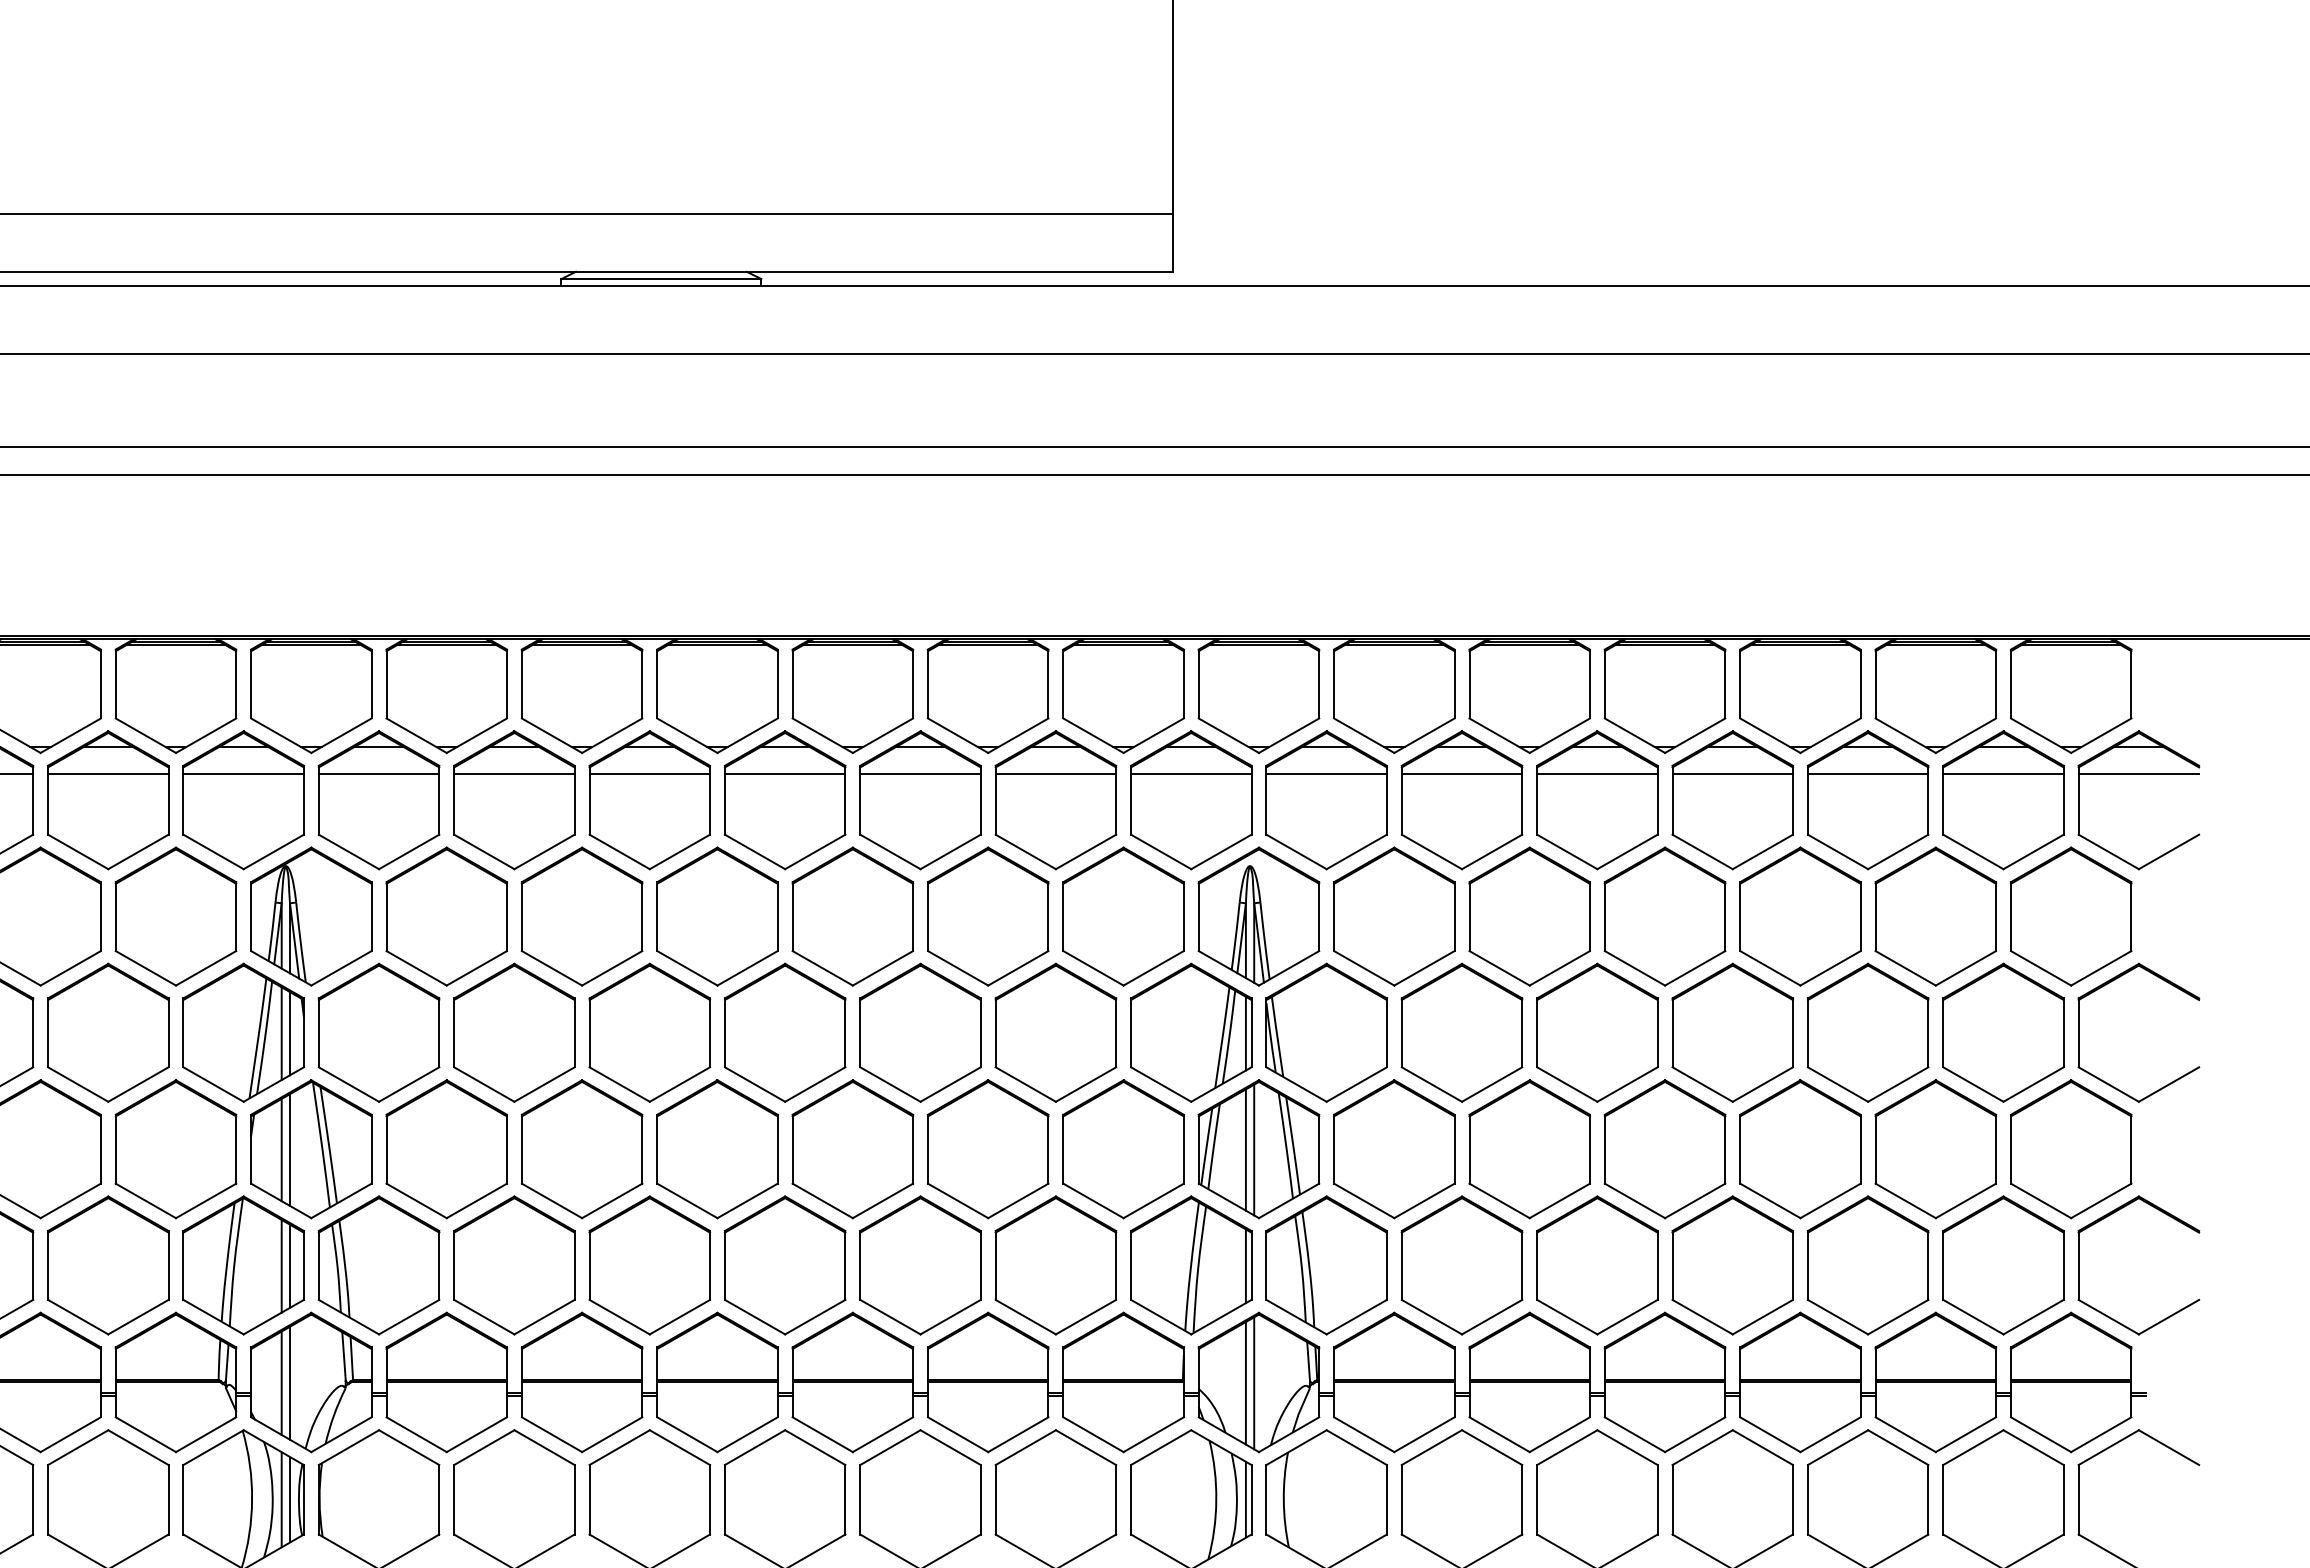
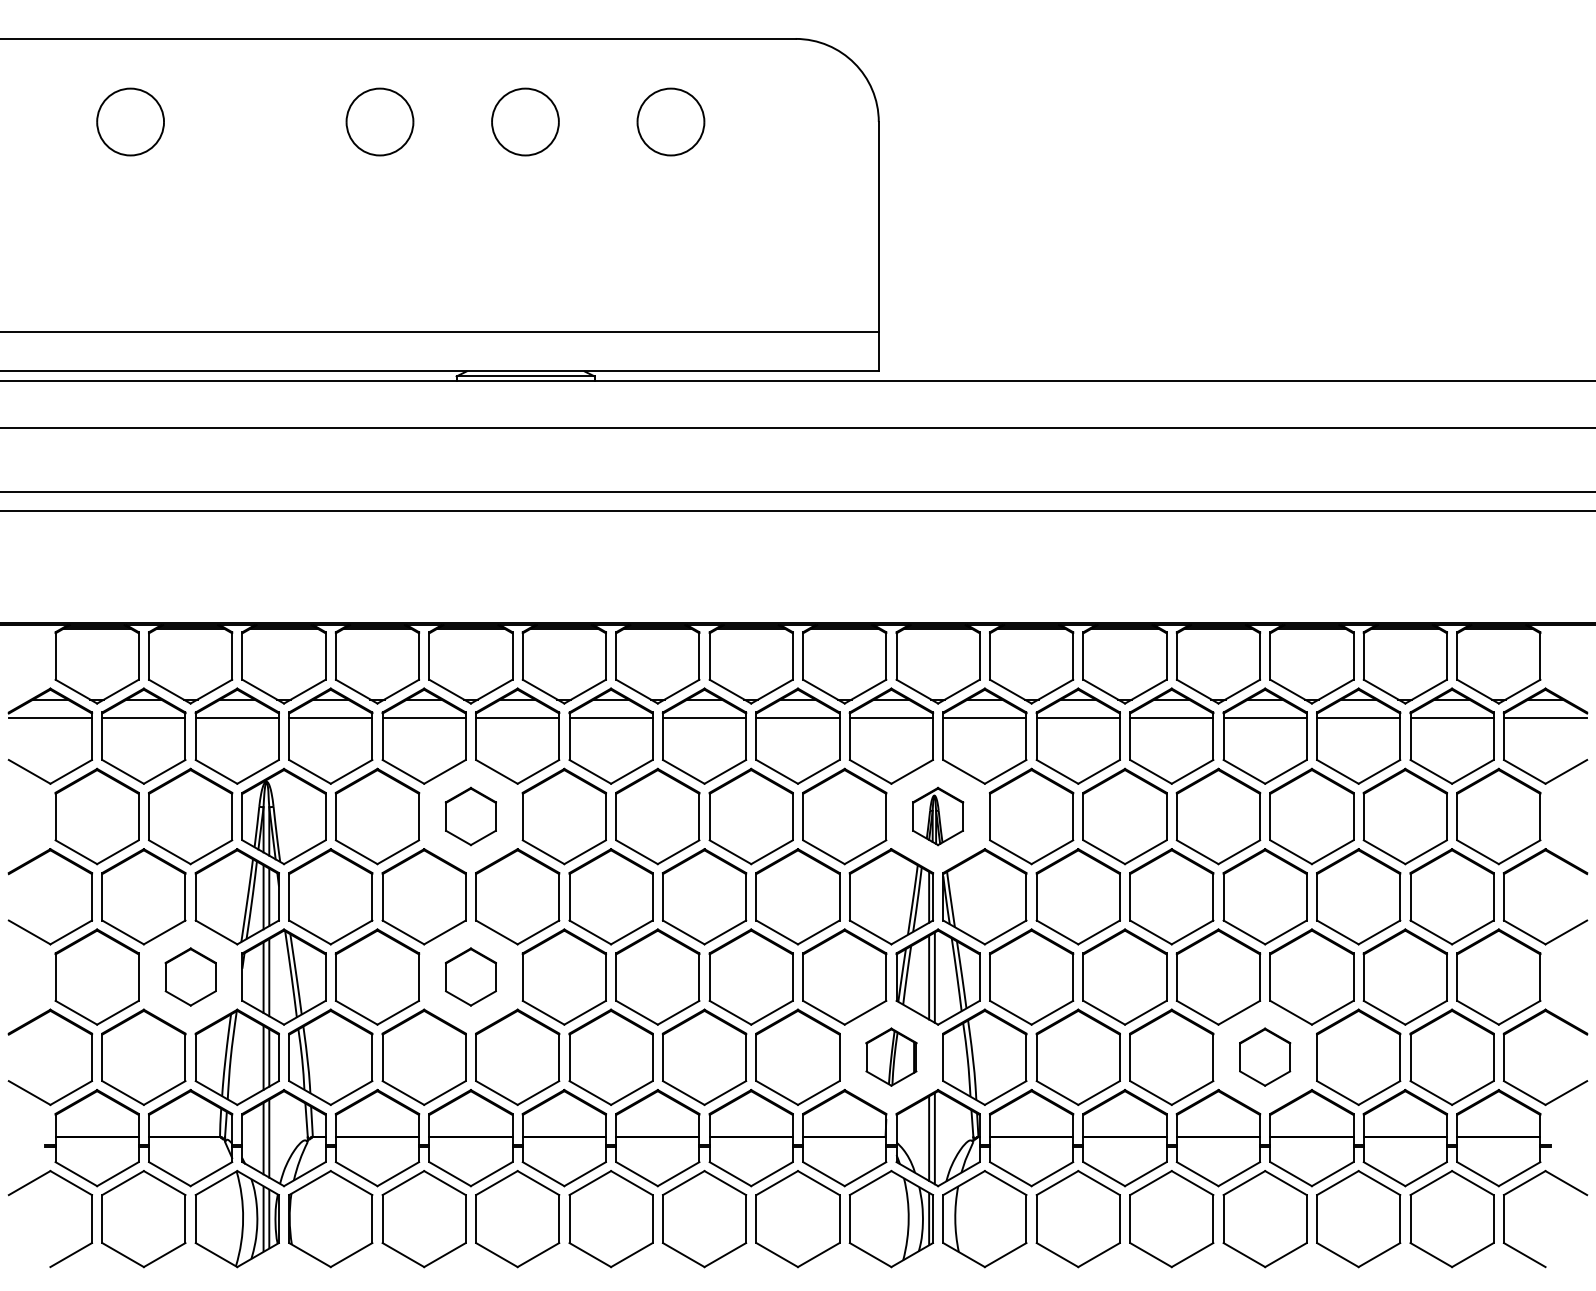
part: (581, 916) -> (470, 816), size x0.6
part: (1258, 916) -> (937, 816), size x0.6
part: (175, 1148) -> (190, 976), size x0.6
part: (581, 1148) -> (470, 976), size x0.6
part: (1191, 1264) -> (891, 1056), size x0.6
part: (1731, 1264) -> (1264, 1056), size x0.6

